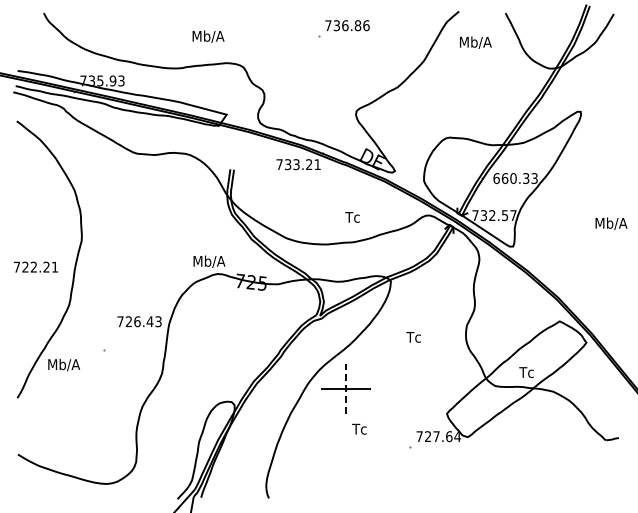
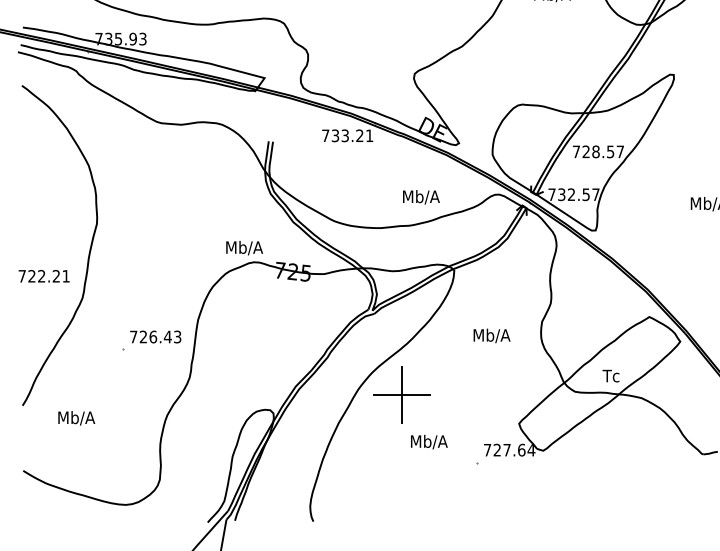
text: (515, 178) -> (598, 151), 660.33 -> 728.57
text: (361, 217) -> (420, 196), Tc -> Mb/A
text: (35, 266) -> (43, 275), moved
text: (139, 321) -> (155, 336), moved
text: (422, 337) -> (490, 335), Tc -> Mb/A
text: (64, 364) -> (77, 417), moved
line: (345, 388) -> (401, 394), dashed -> solid
text: (368, 429) -> (428, 441), Tc -> Mb/A

